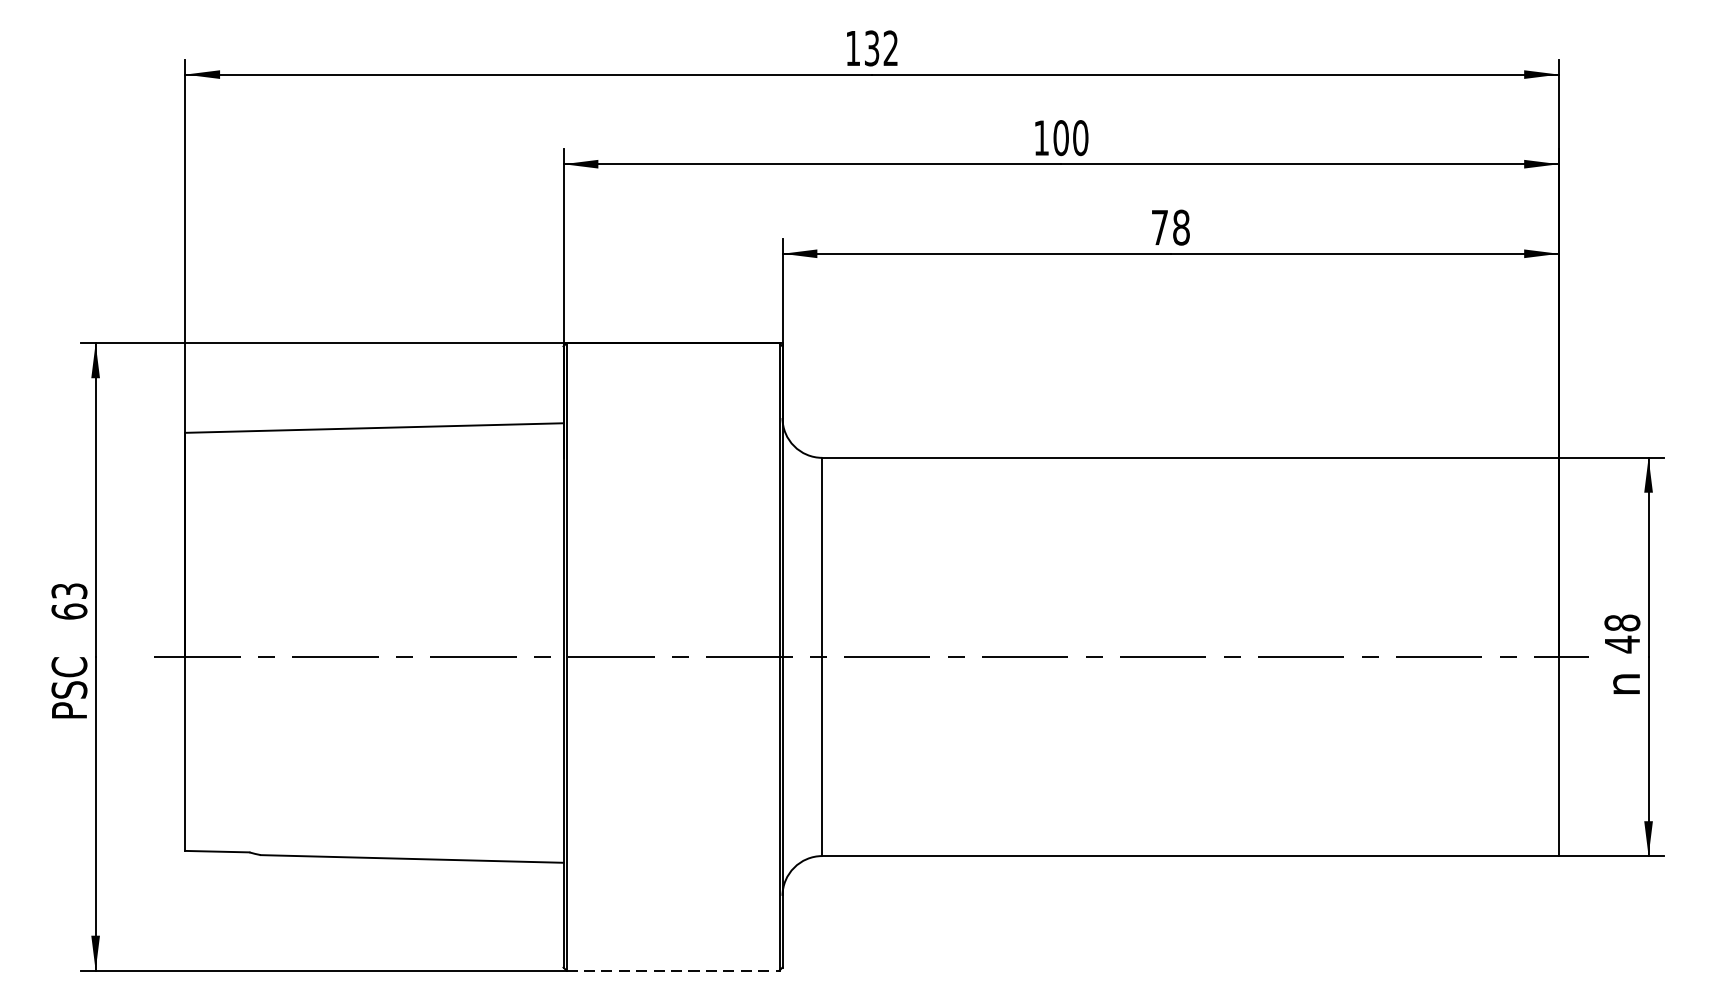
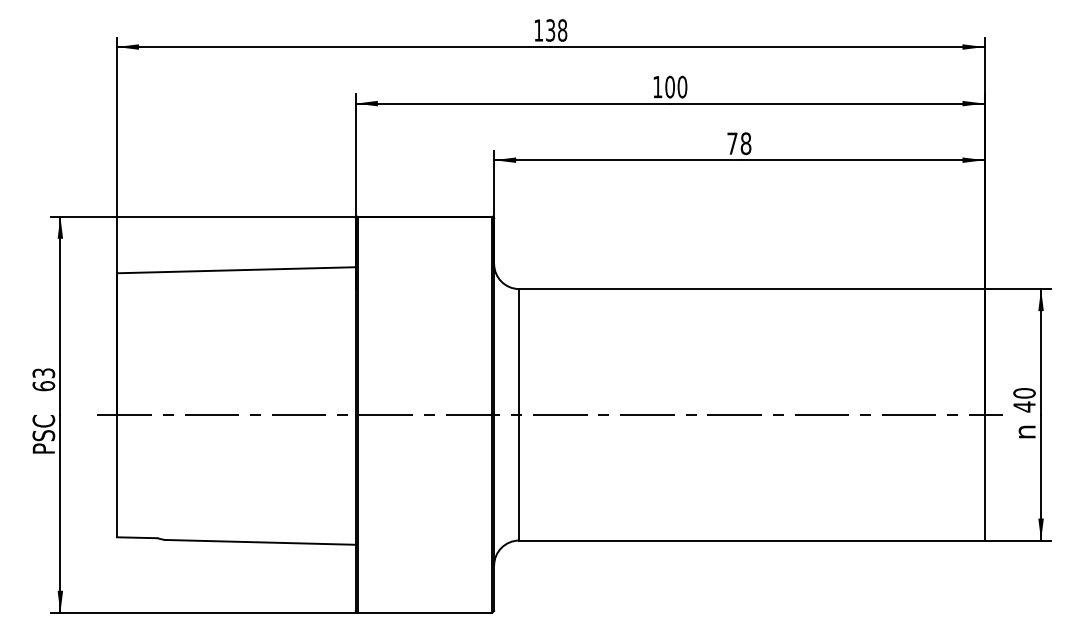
text: (890, 48) -> (562, 30), 132 -> 138
text: (1622, 623) -> (1024, 393), 48 -> 40
line: (673, 970) -> (425, 612), dashed -> solid

